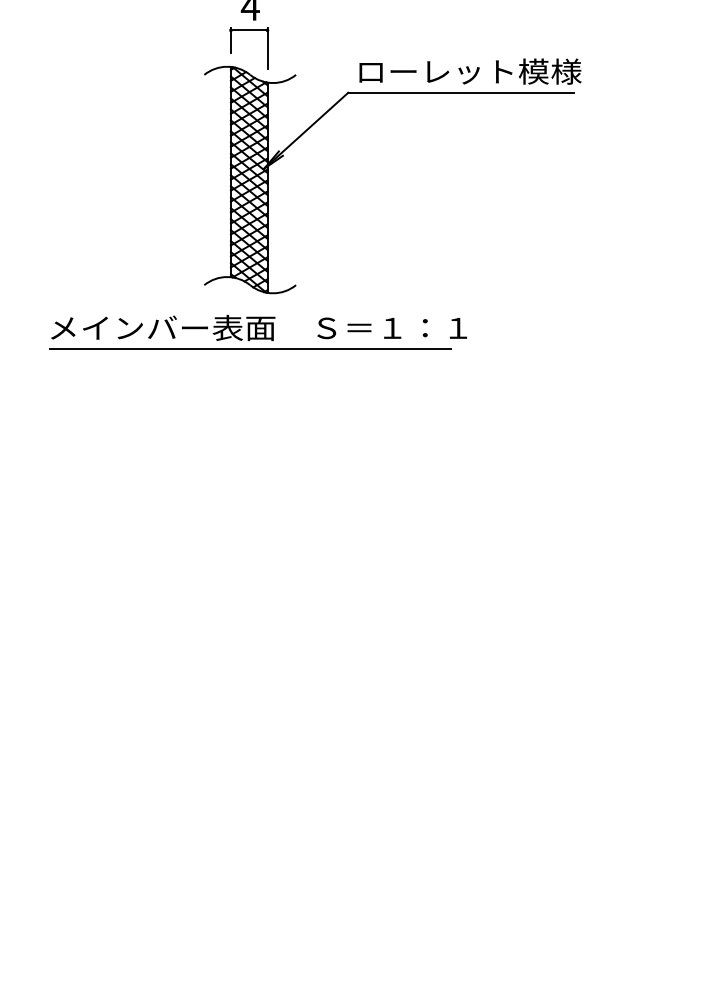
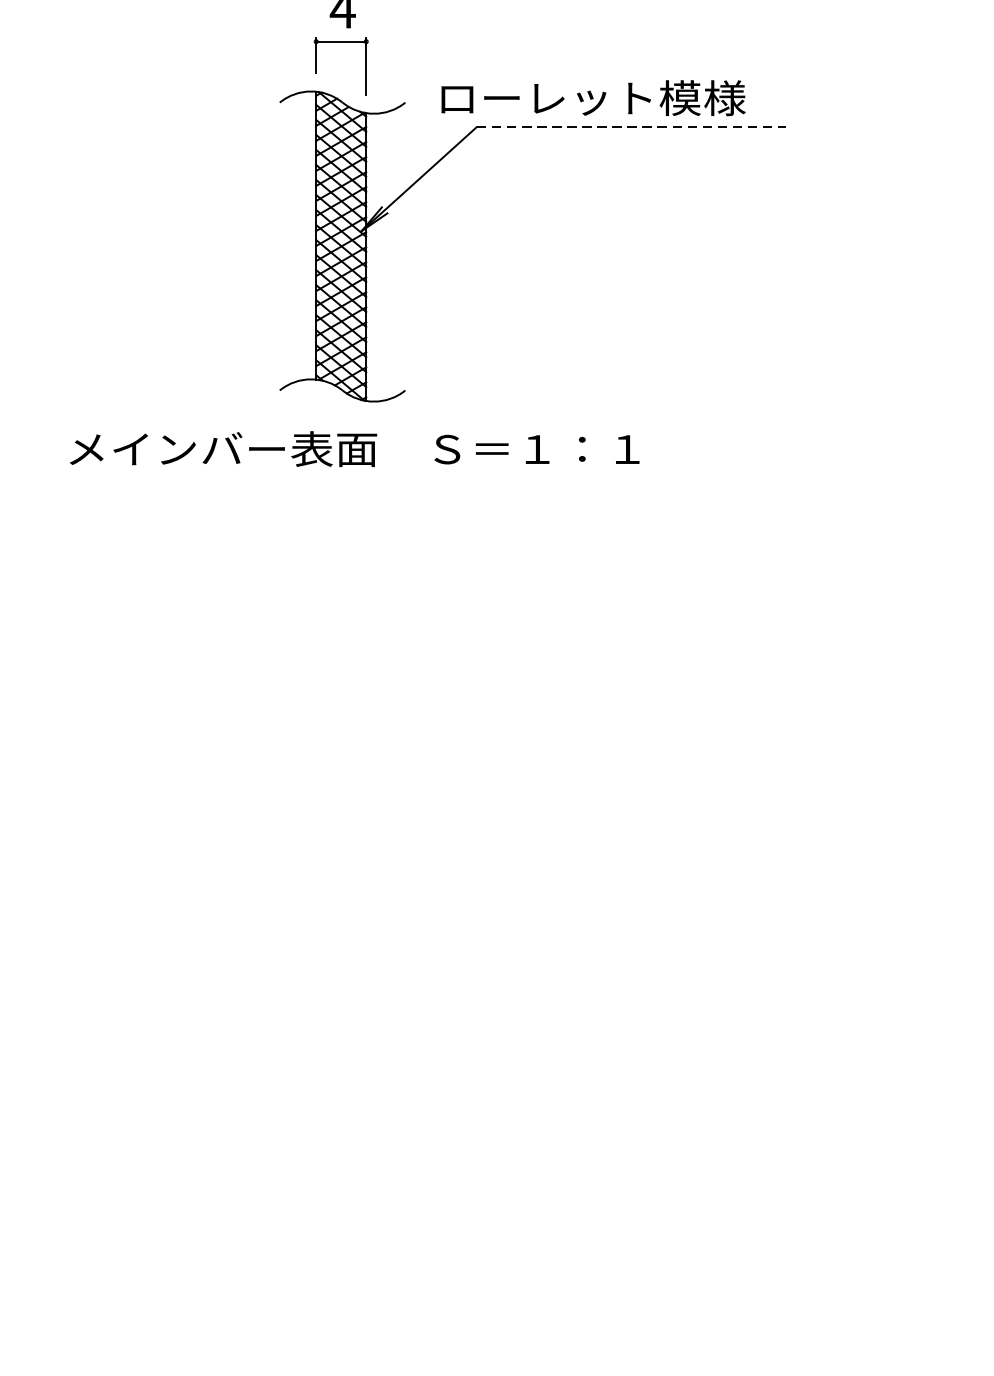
text: (470, 71) -> (593, 97), moved
line: (461, 92) -> (631, 126), solid -> dashed
line: (250, 348) -> (342, 477), removed

